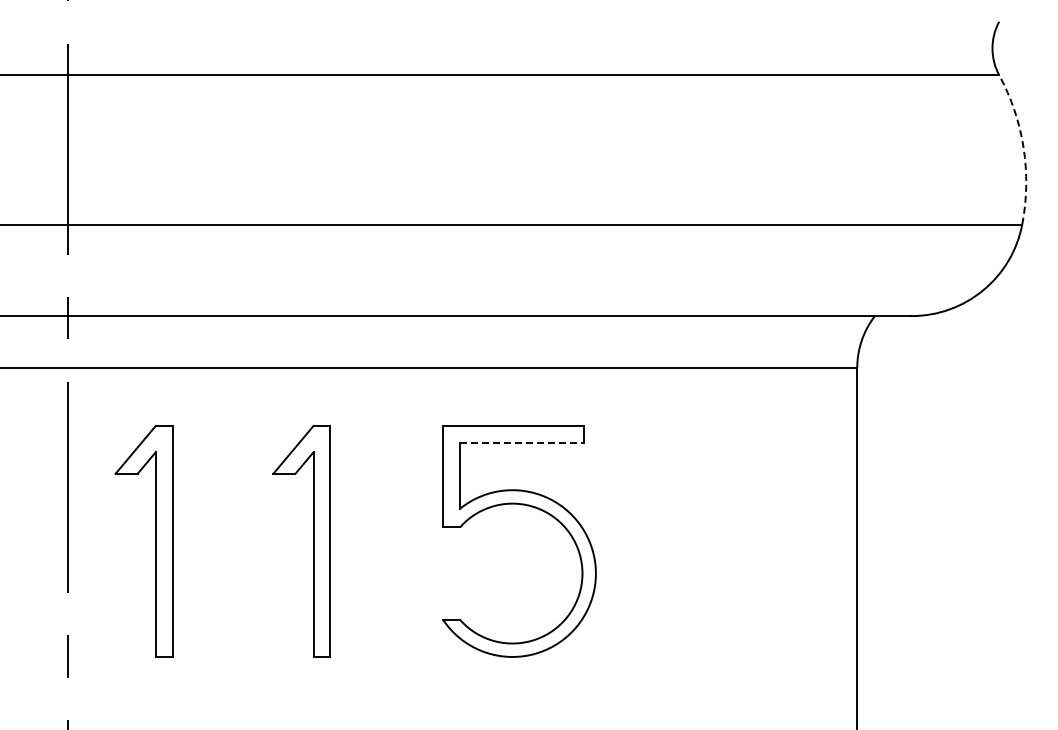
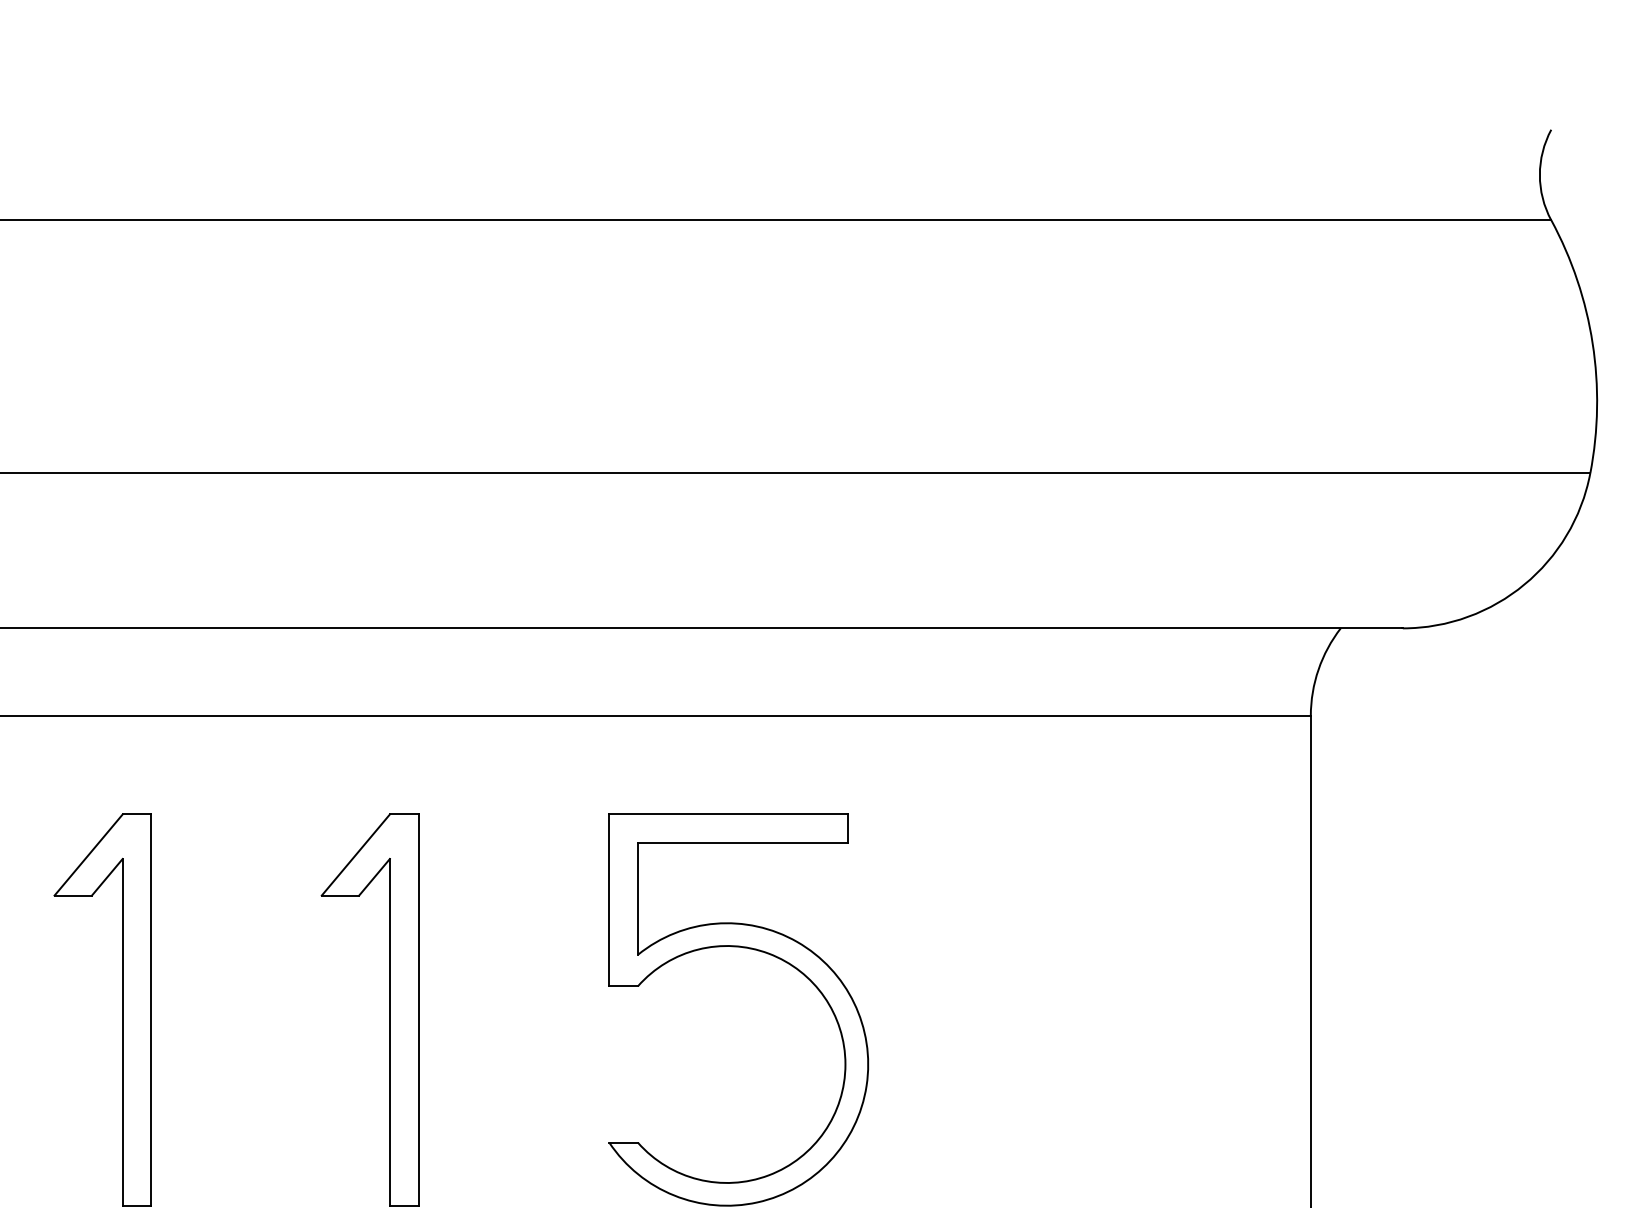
arc: (1023, 147) -> (1592, 342), dashed -> solid
line: (522, 442) -> (743, 842), dashed -> solid

